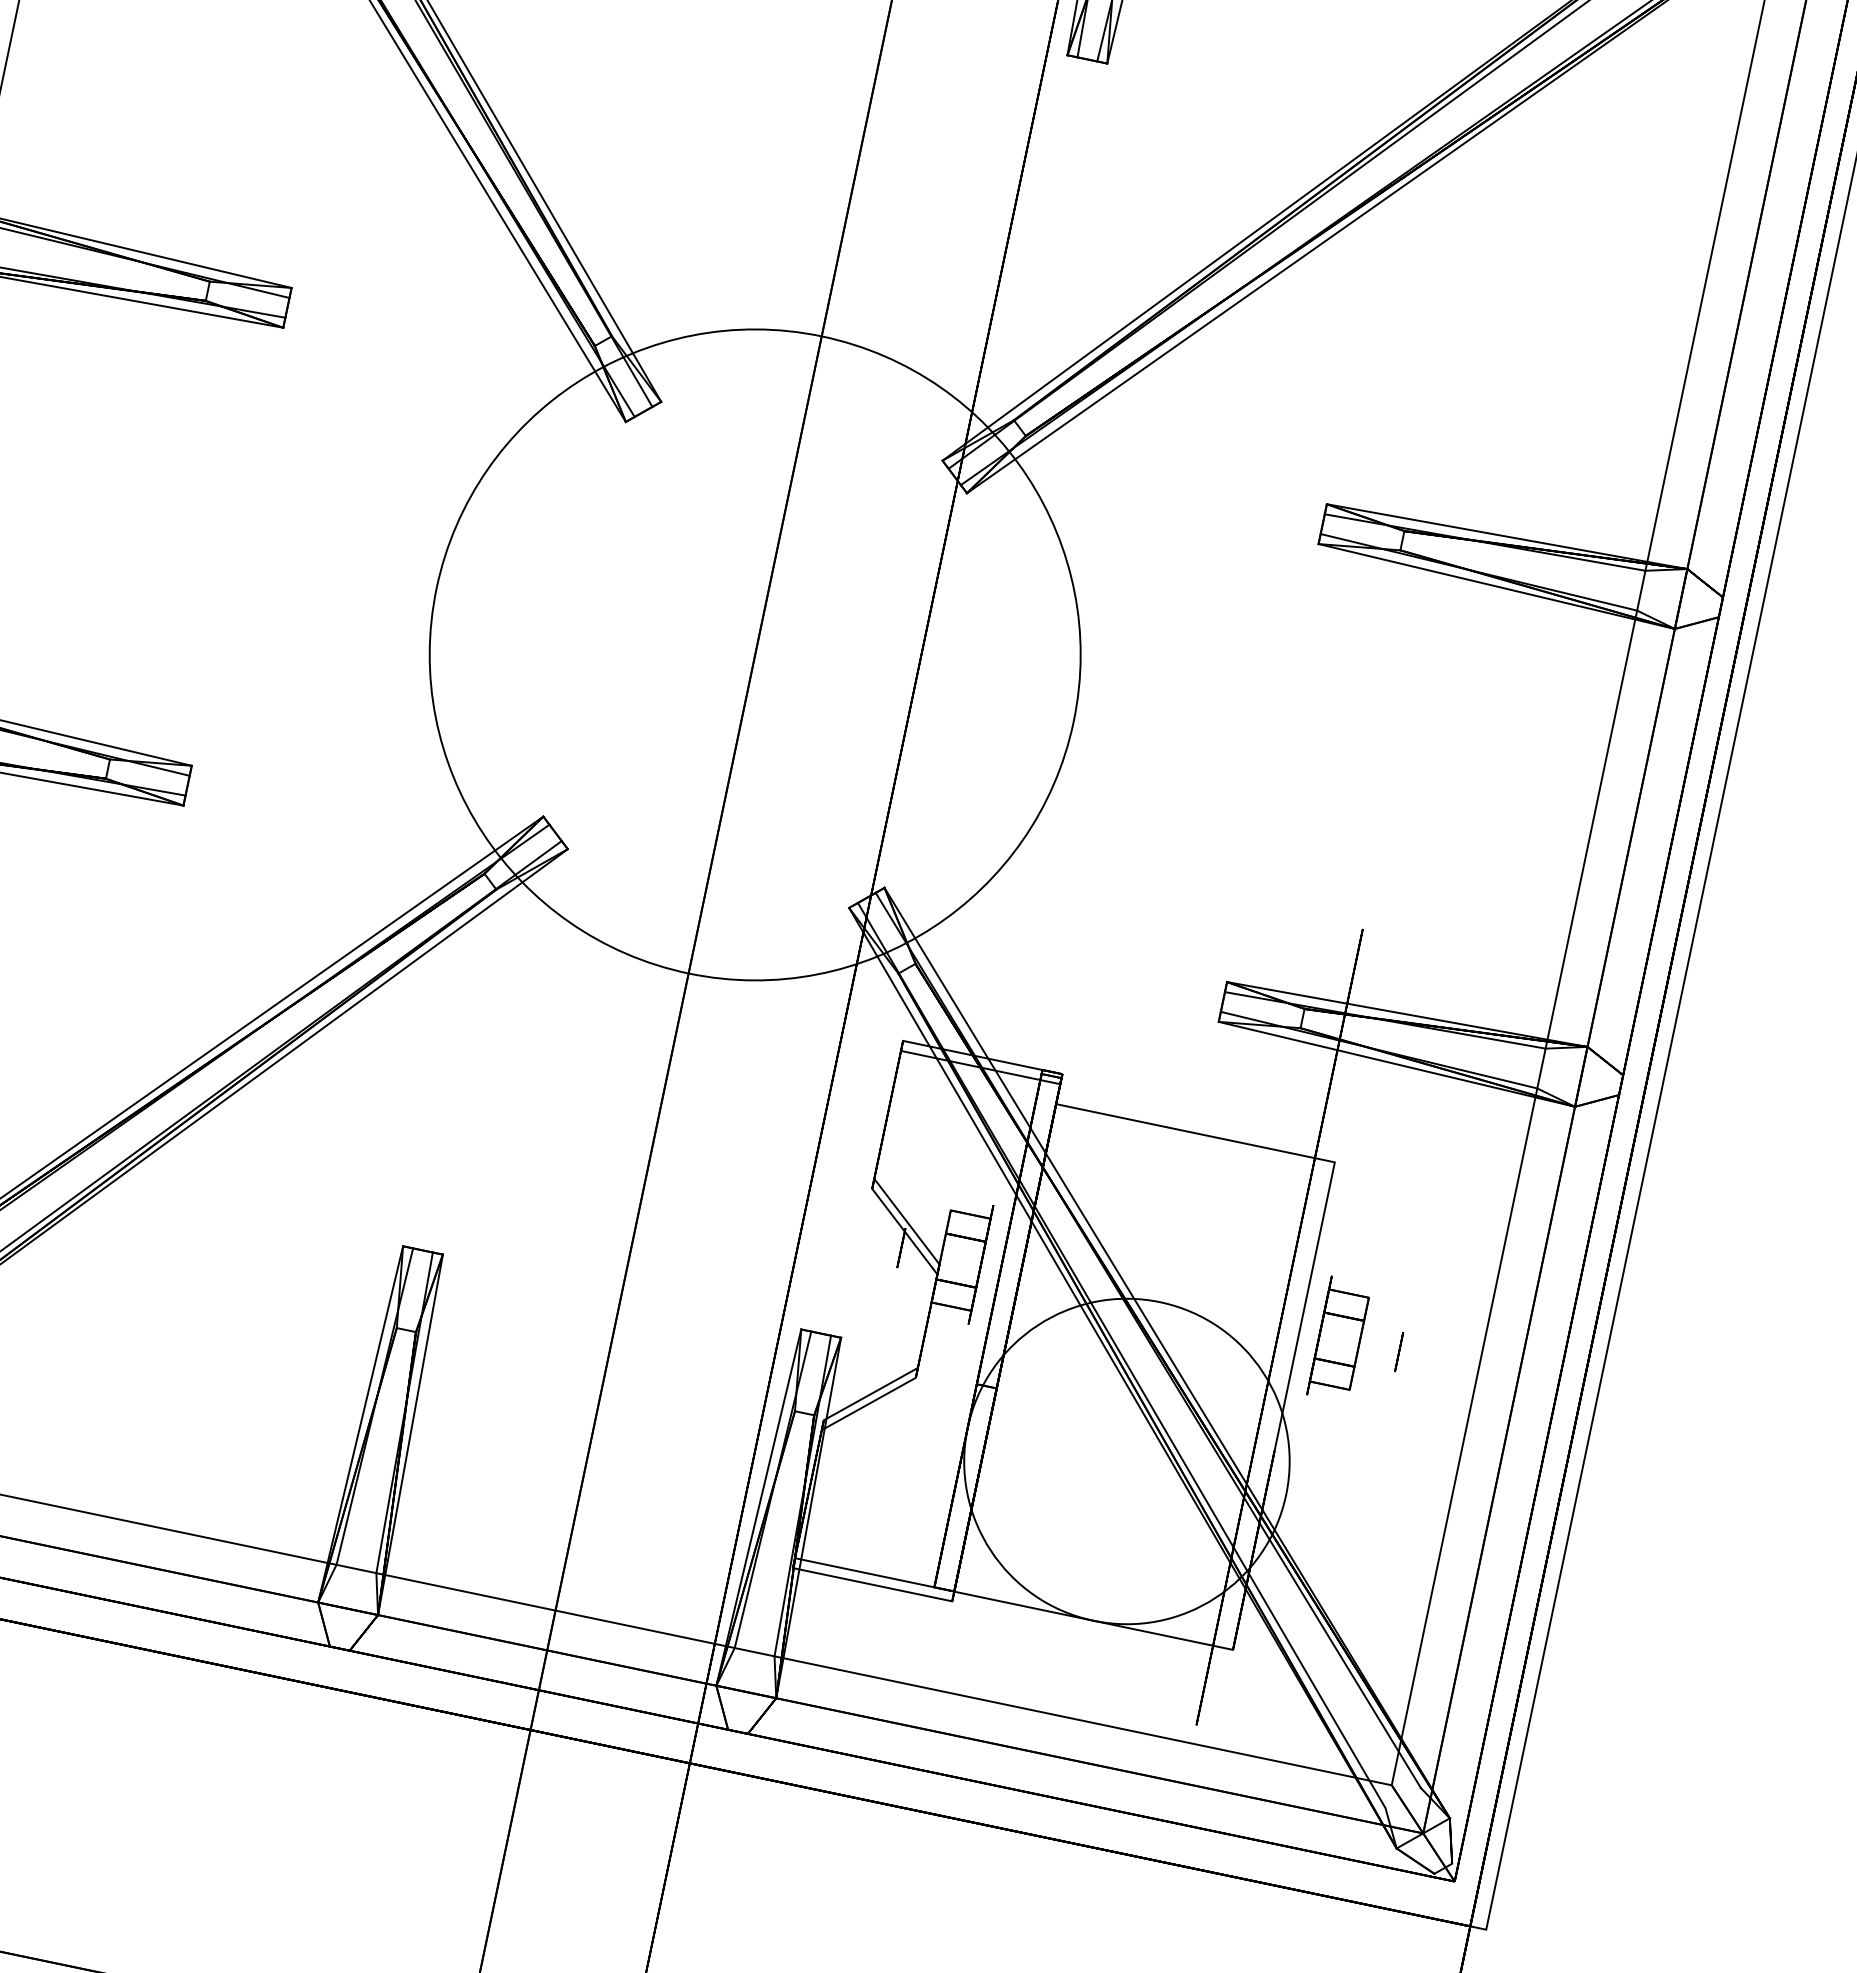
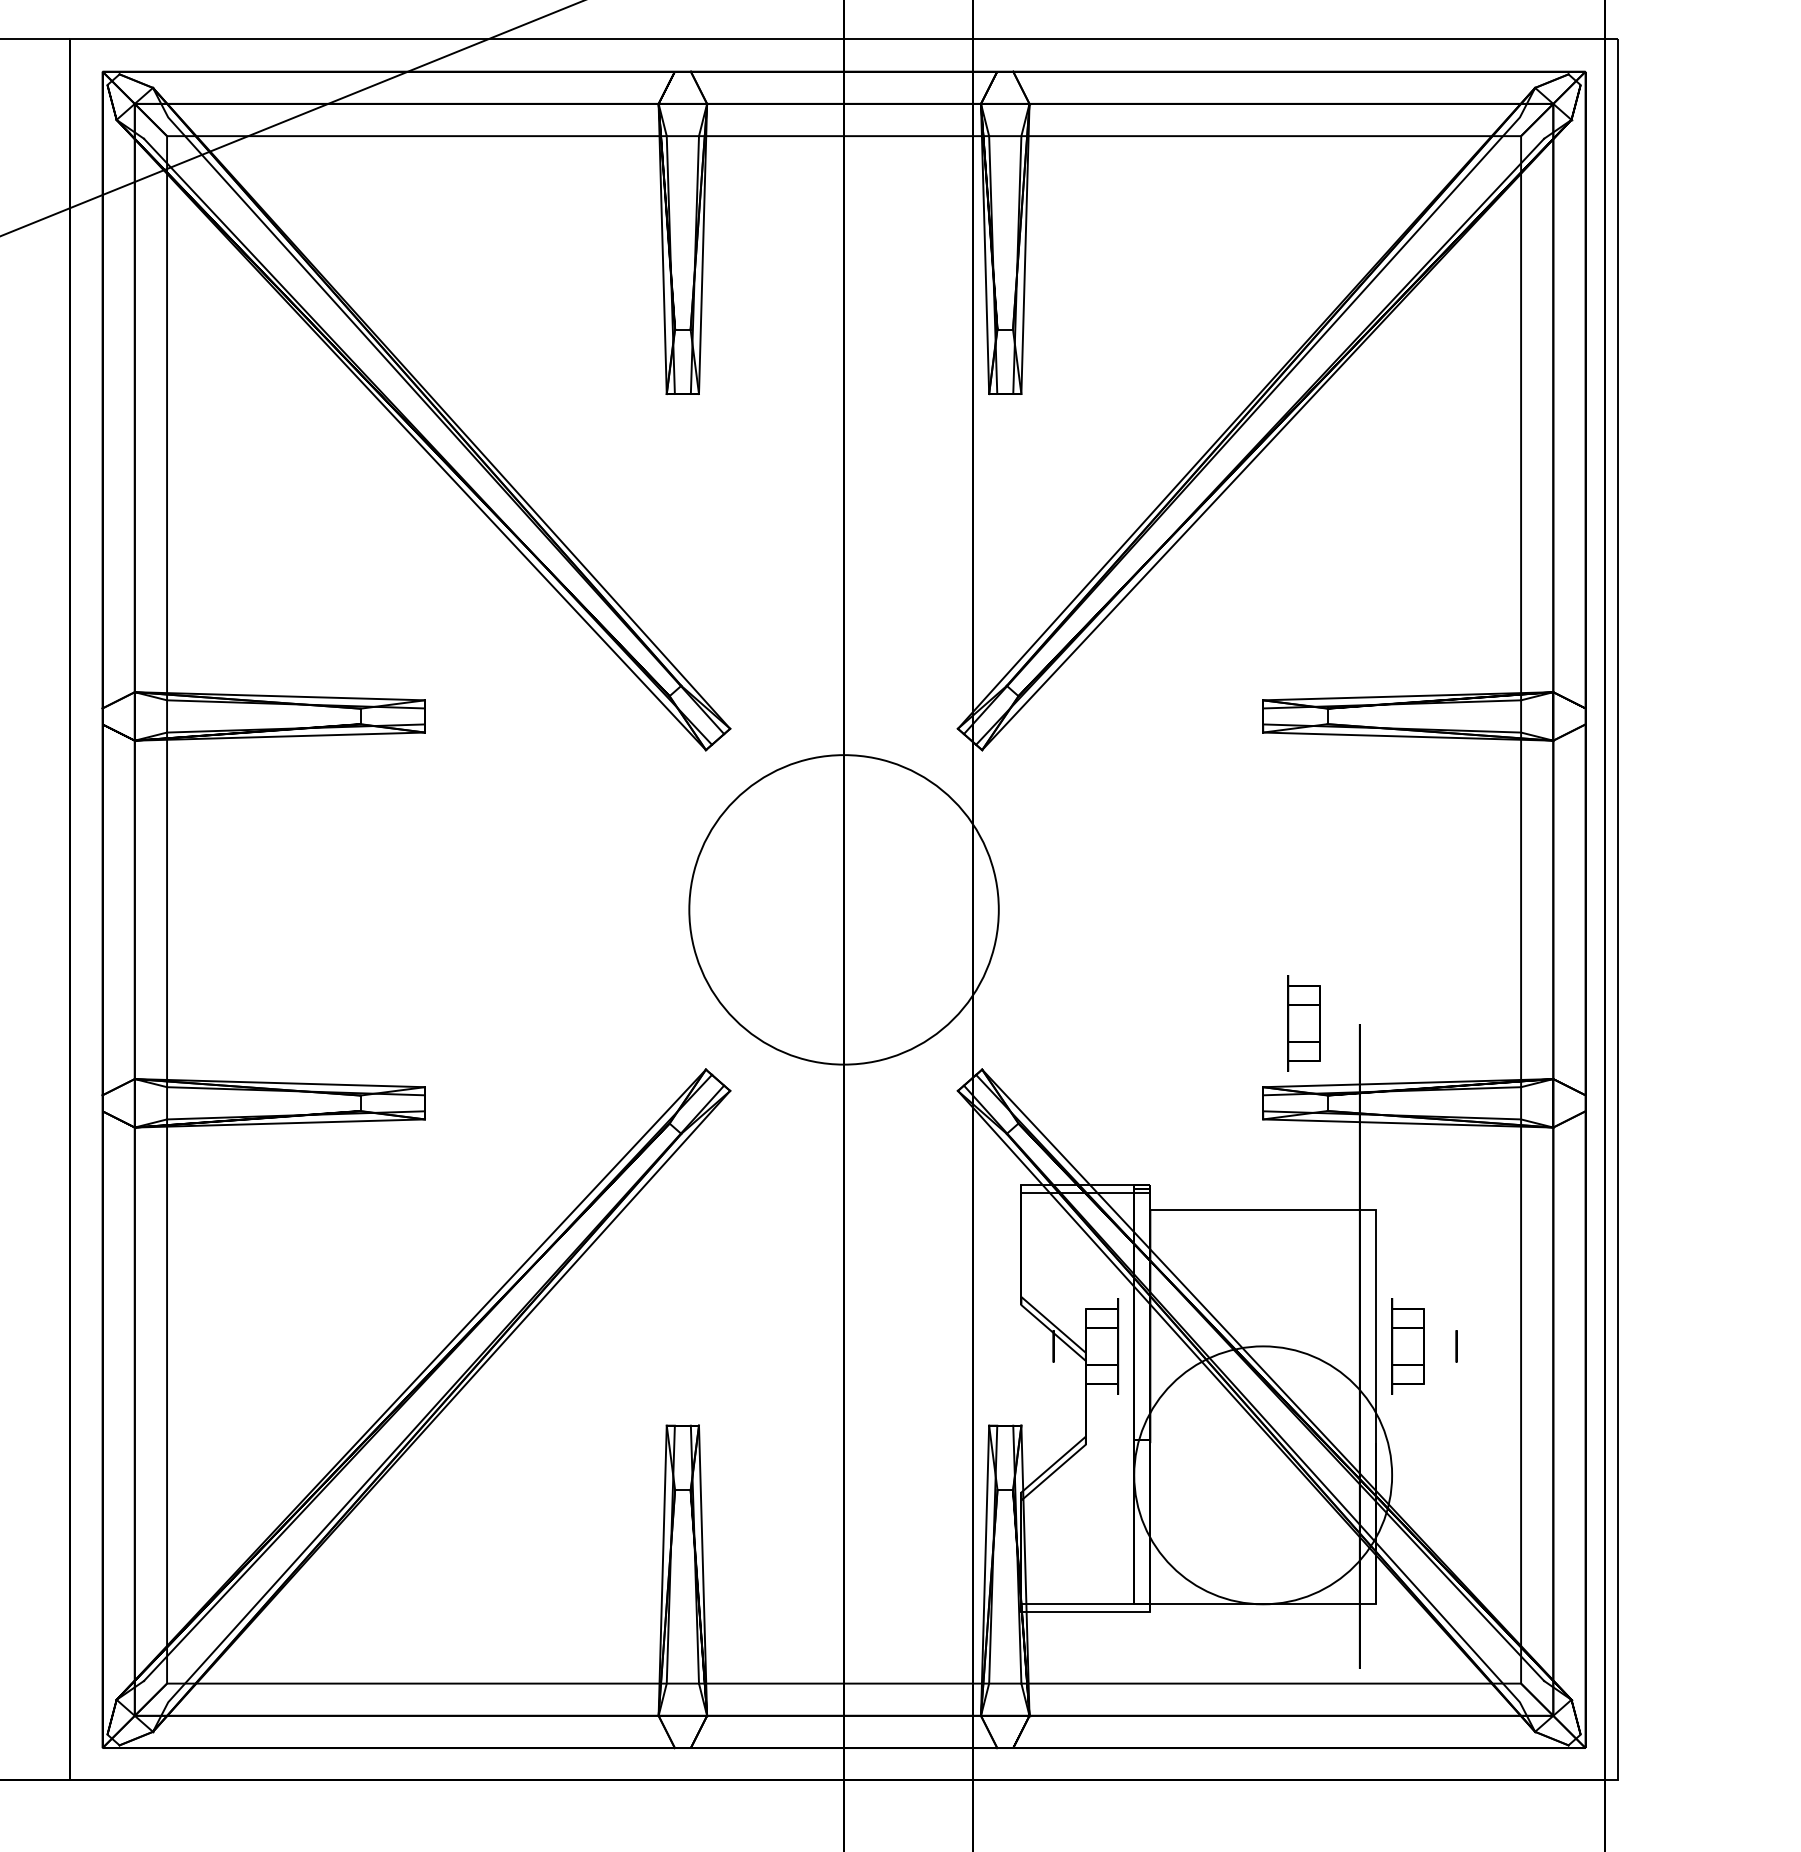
circle: (754, 654) -> (843, 909), size x0.6
part: (1293, 913) -> (1303, 1023), added

